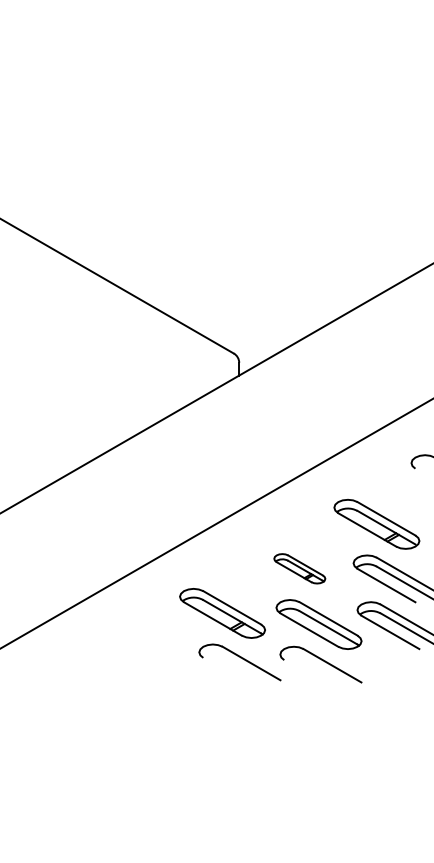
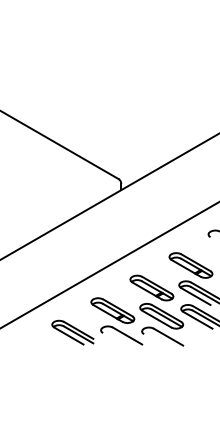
part: (298, 567) -> (151, 287), size x1.67
part: (142, 656) -> (72, 332), added

